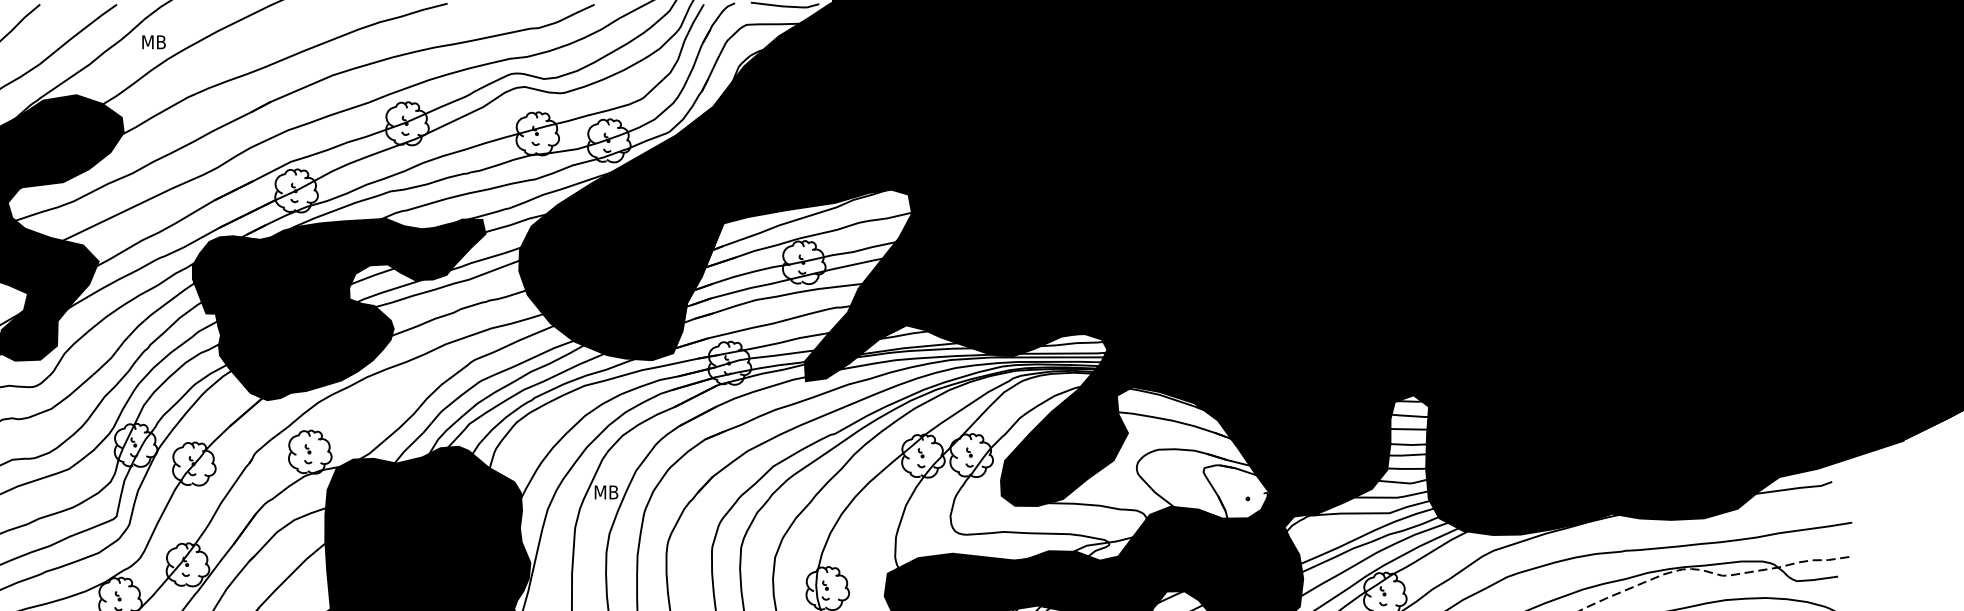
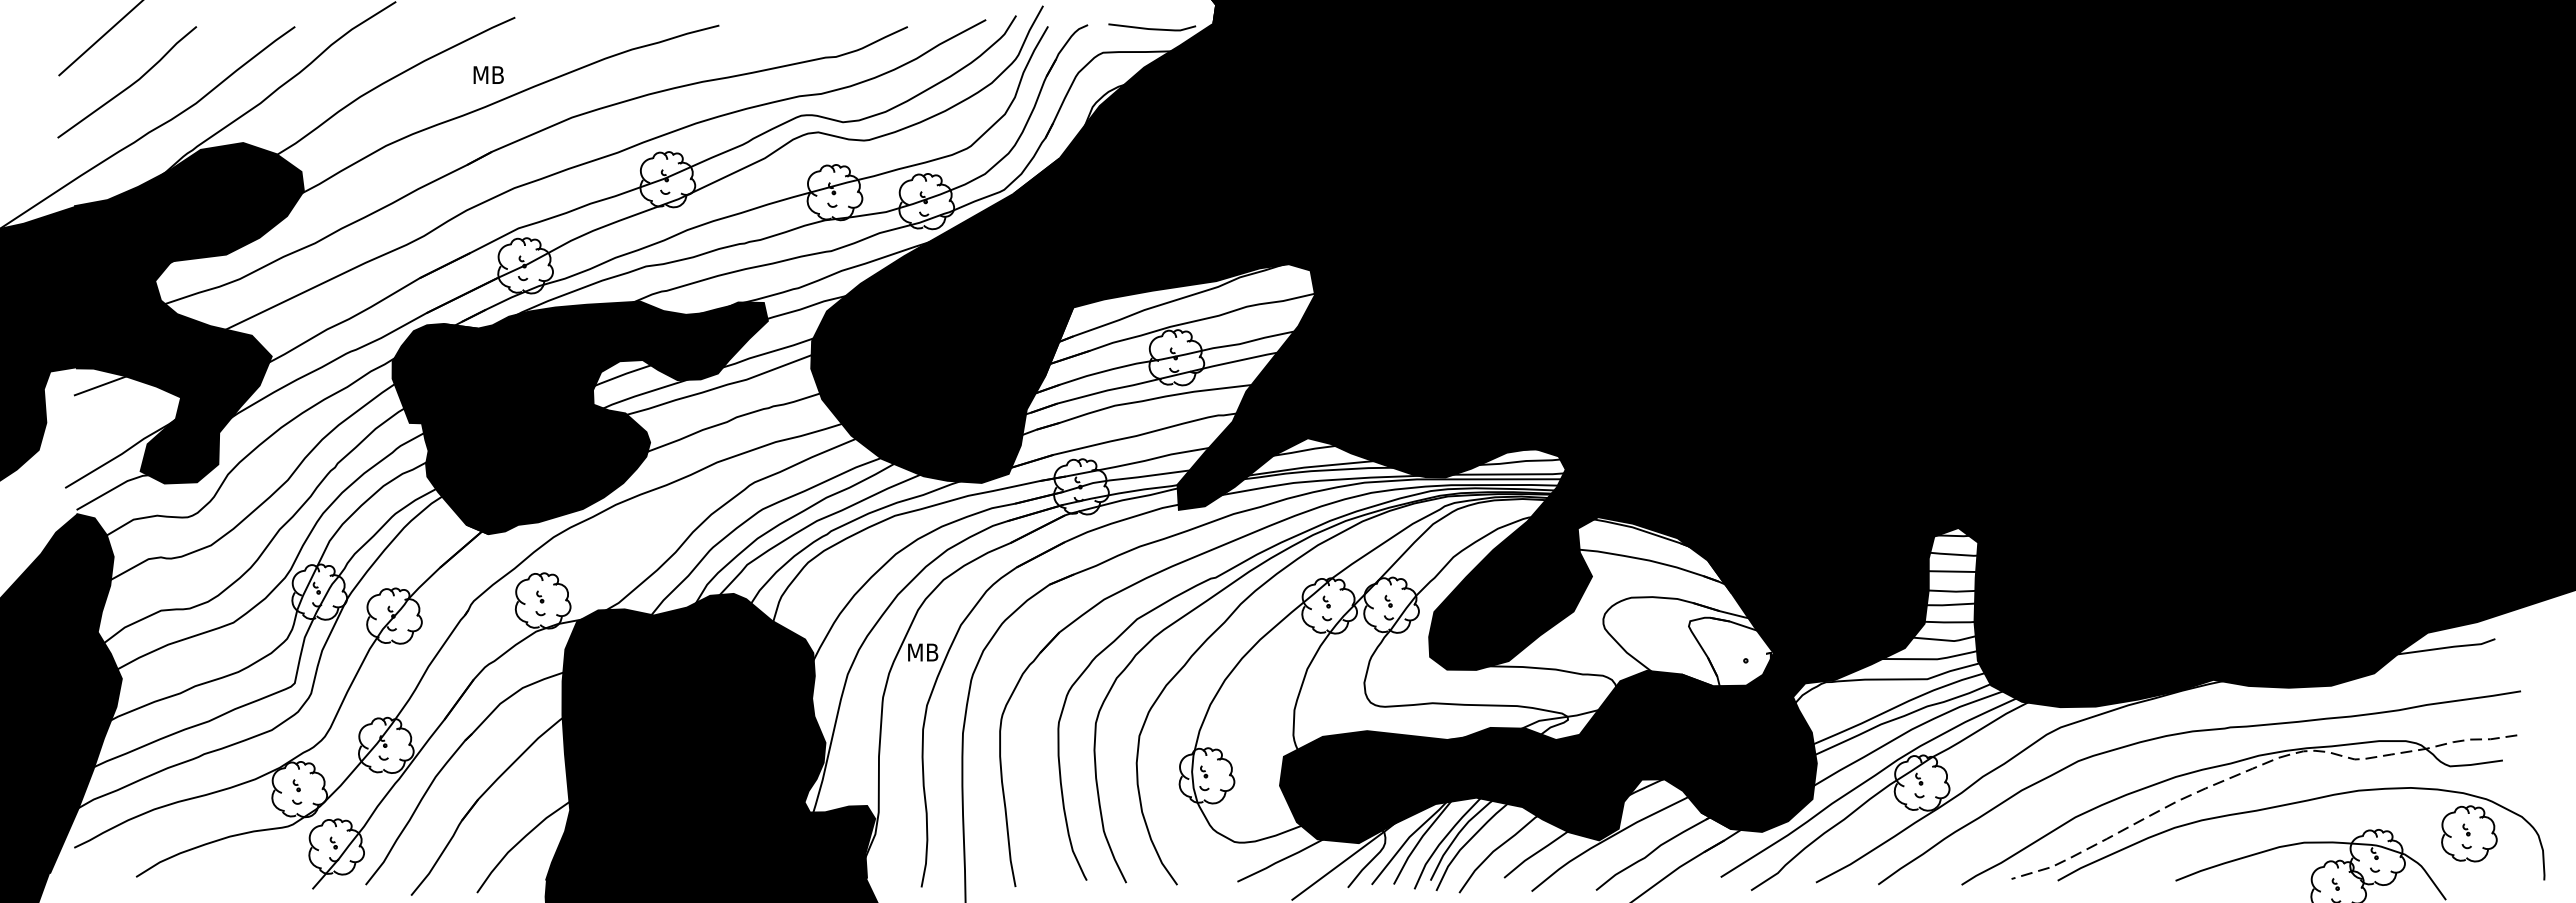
text: (153, 41) -> (488, 74), moved

